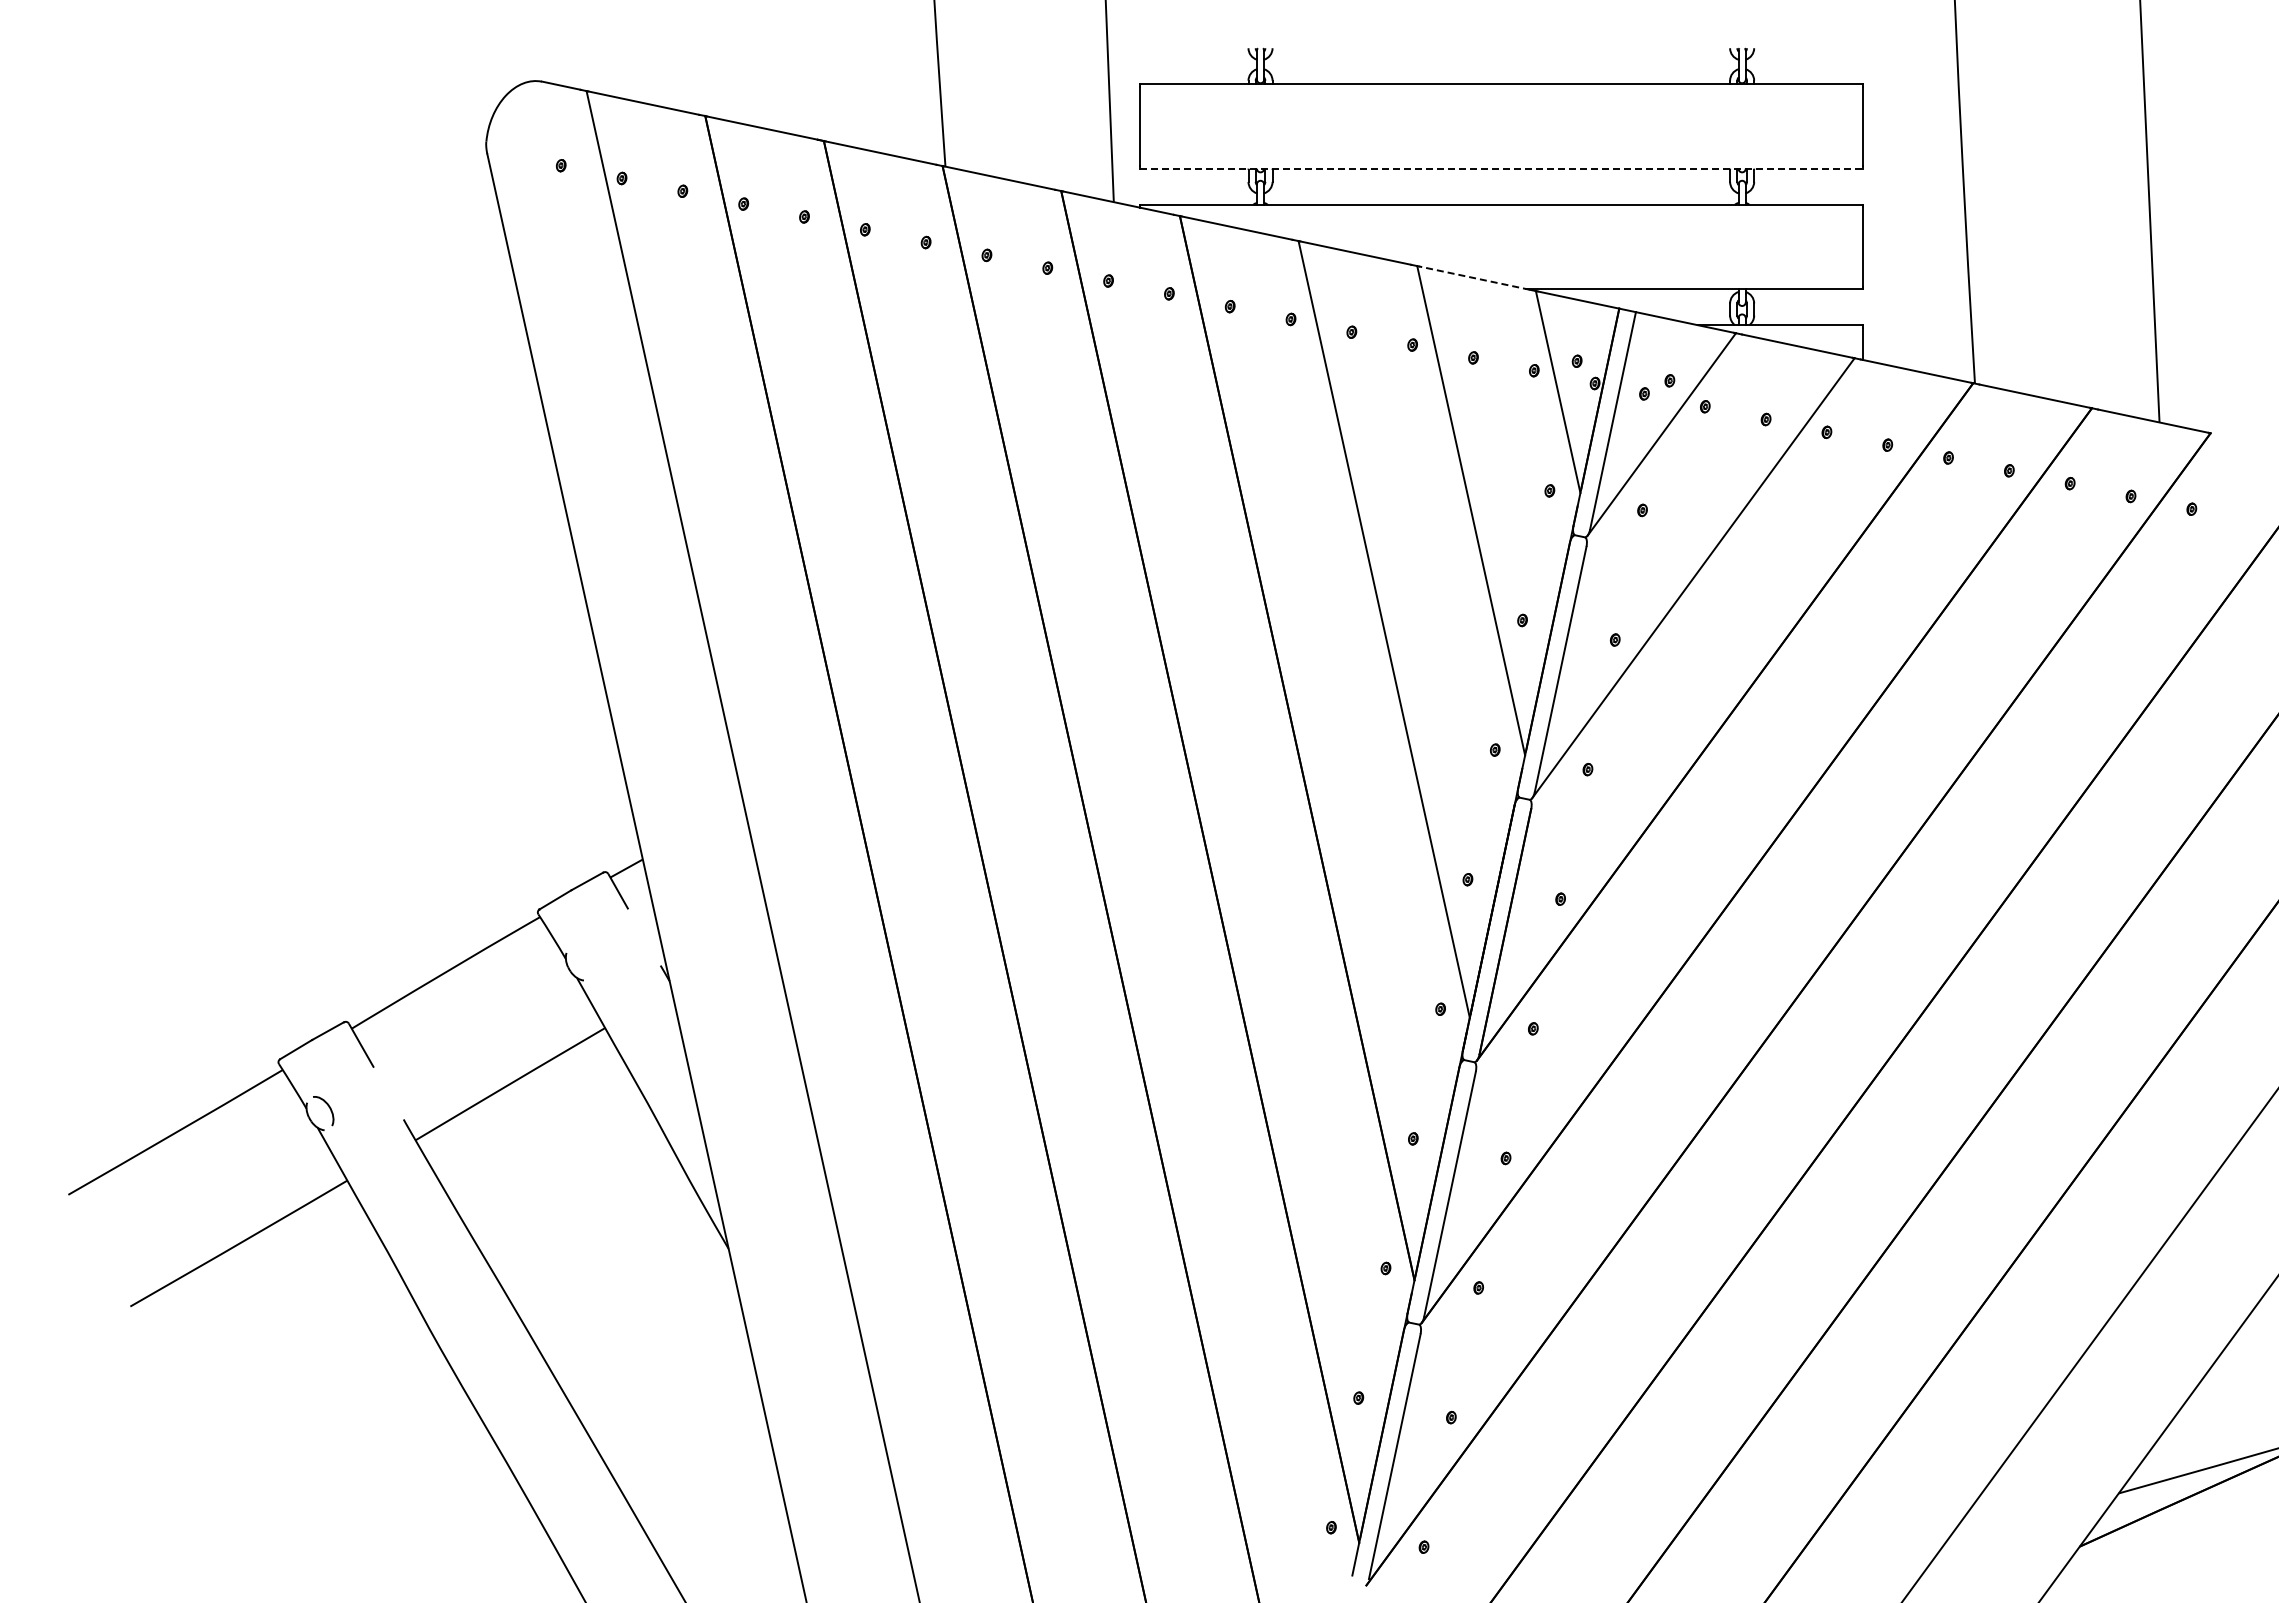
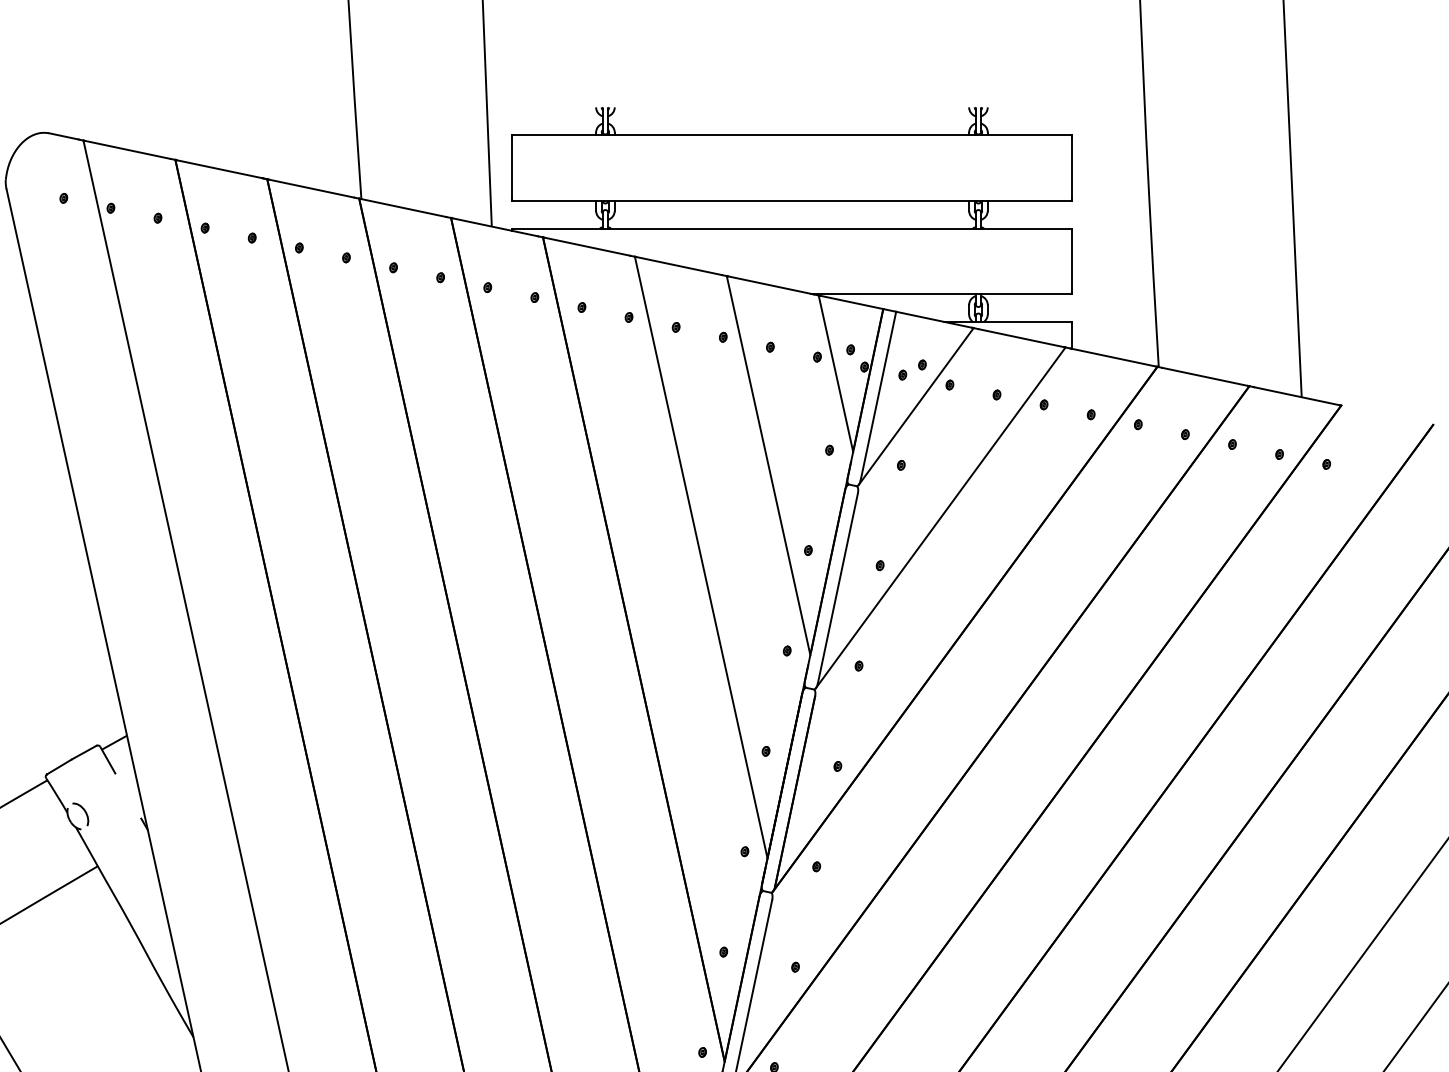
line: (1501, 168) -> (792, 200), dashed -> solid
line: (1474, 278) -> (771, 285), dashed -> solid
curve: (588, 958) -> (84, 812), added

